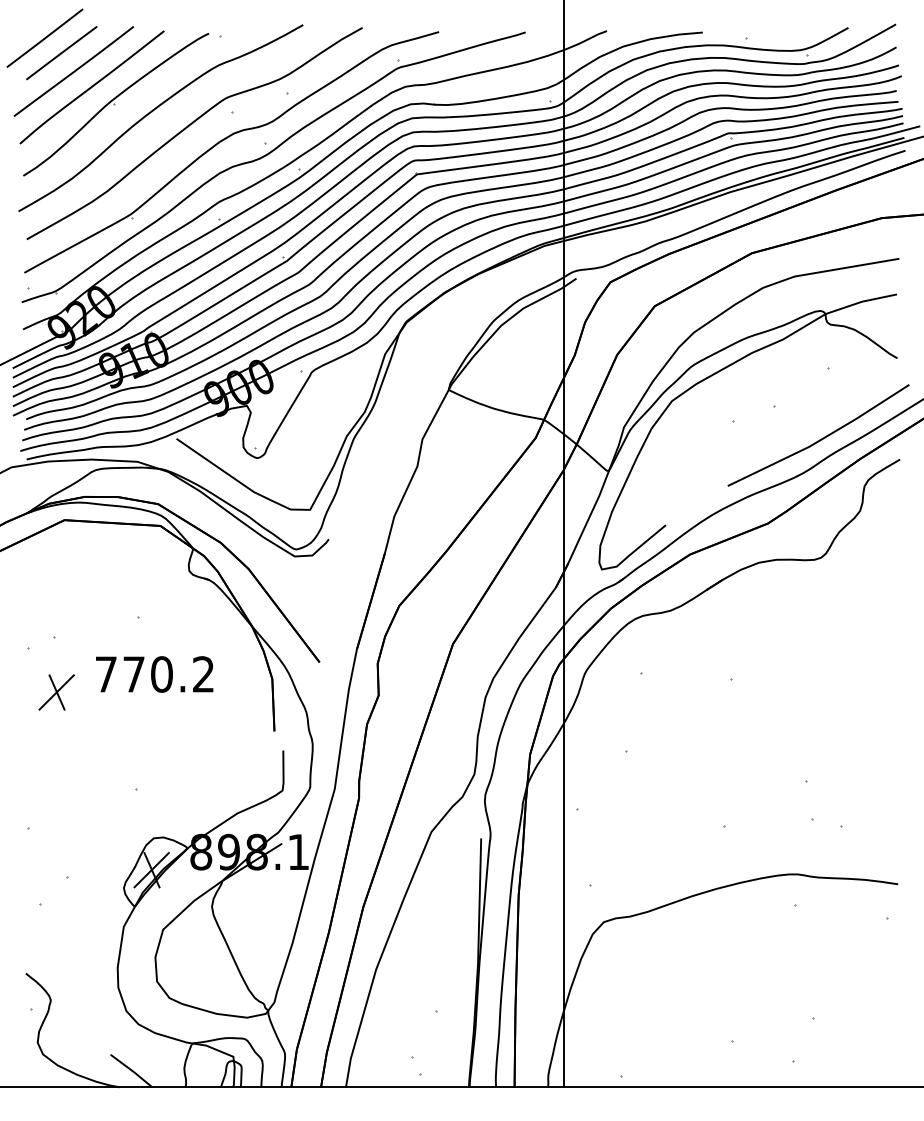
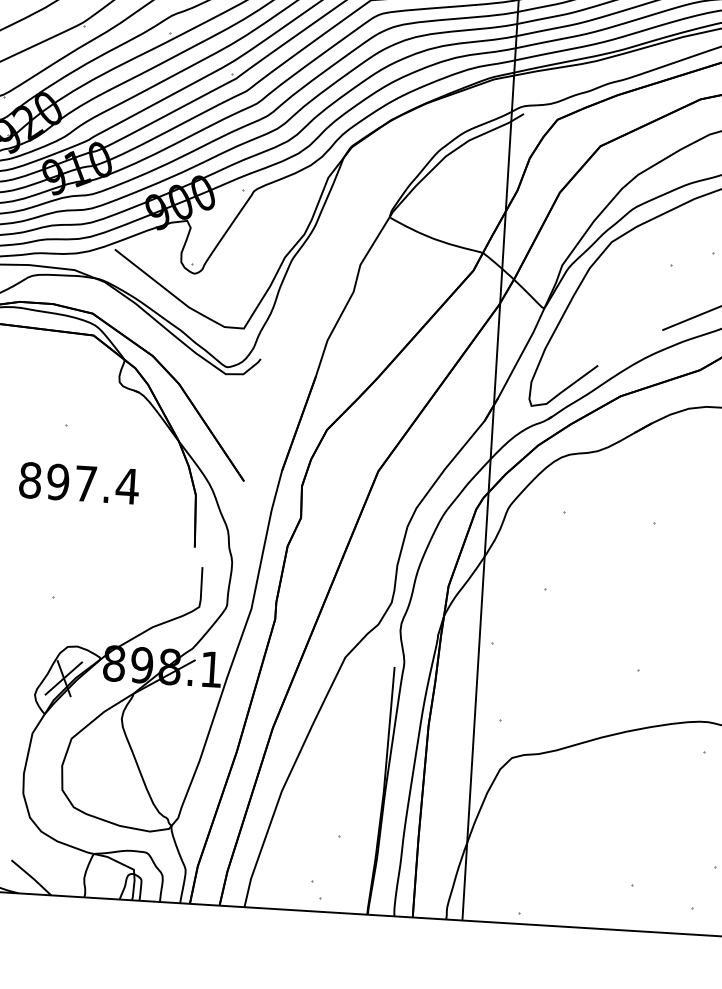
text: (155, 674) -> (79, 483), 770.2 -> 897.4

